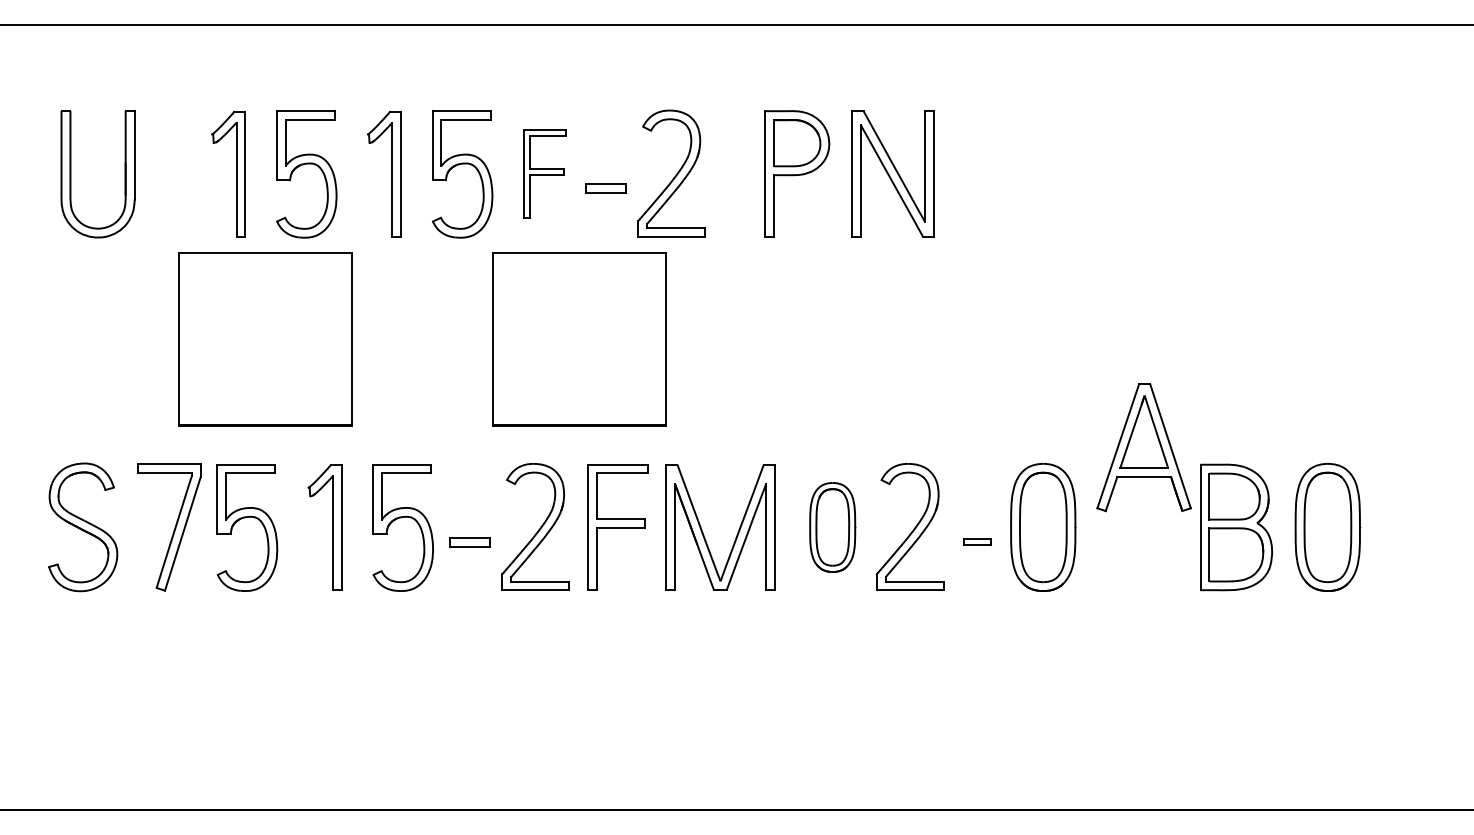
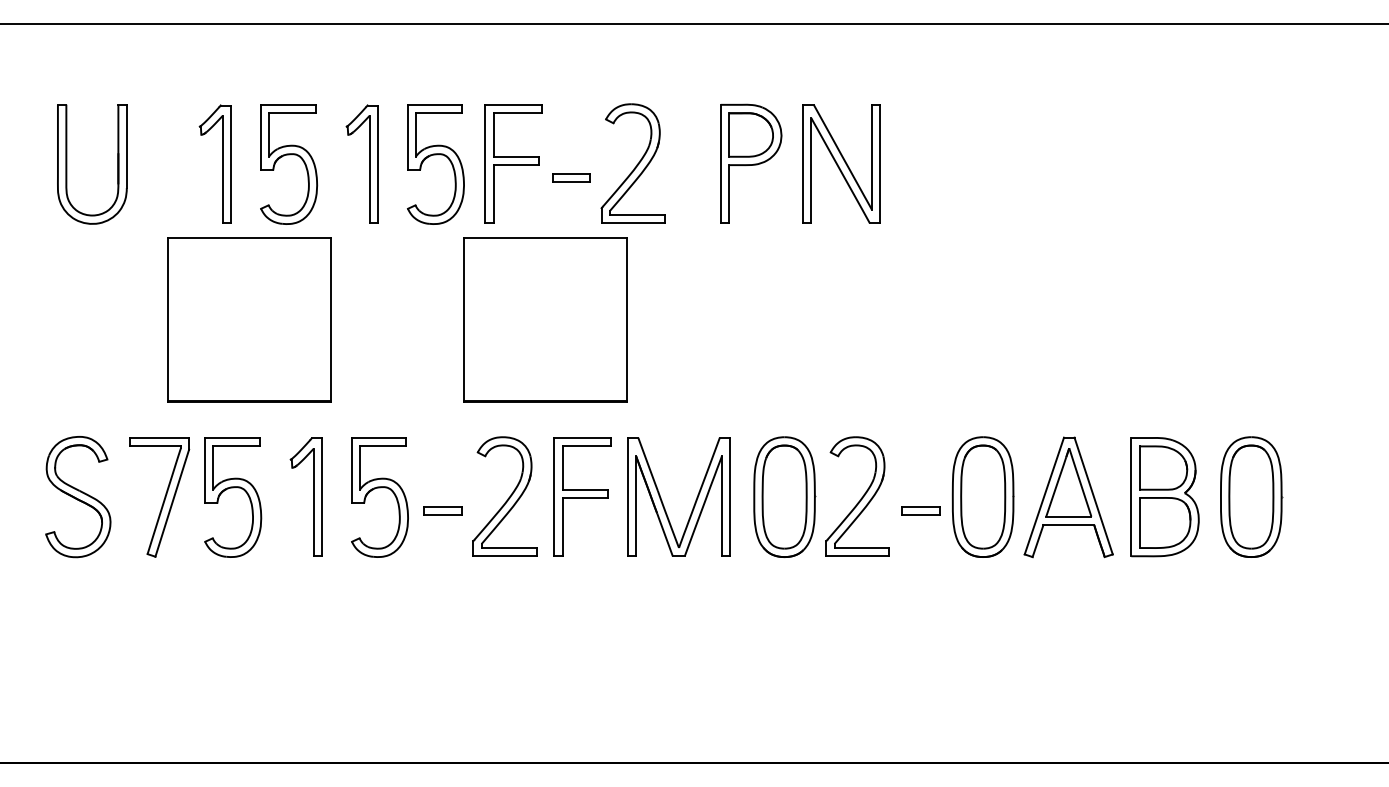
part: (544, 173) -> (513, 163), size x1.43
part: (1143, 447) -> (1068, 497), moved
part: (832, 527) -> (784, 497), size x1.43
part: (977, 542) -> (921, 511), size x1.43

